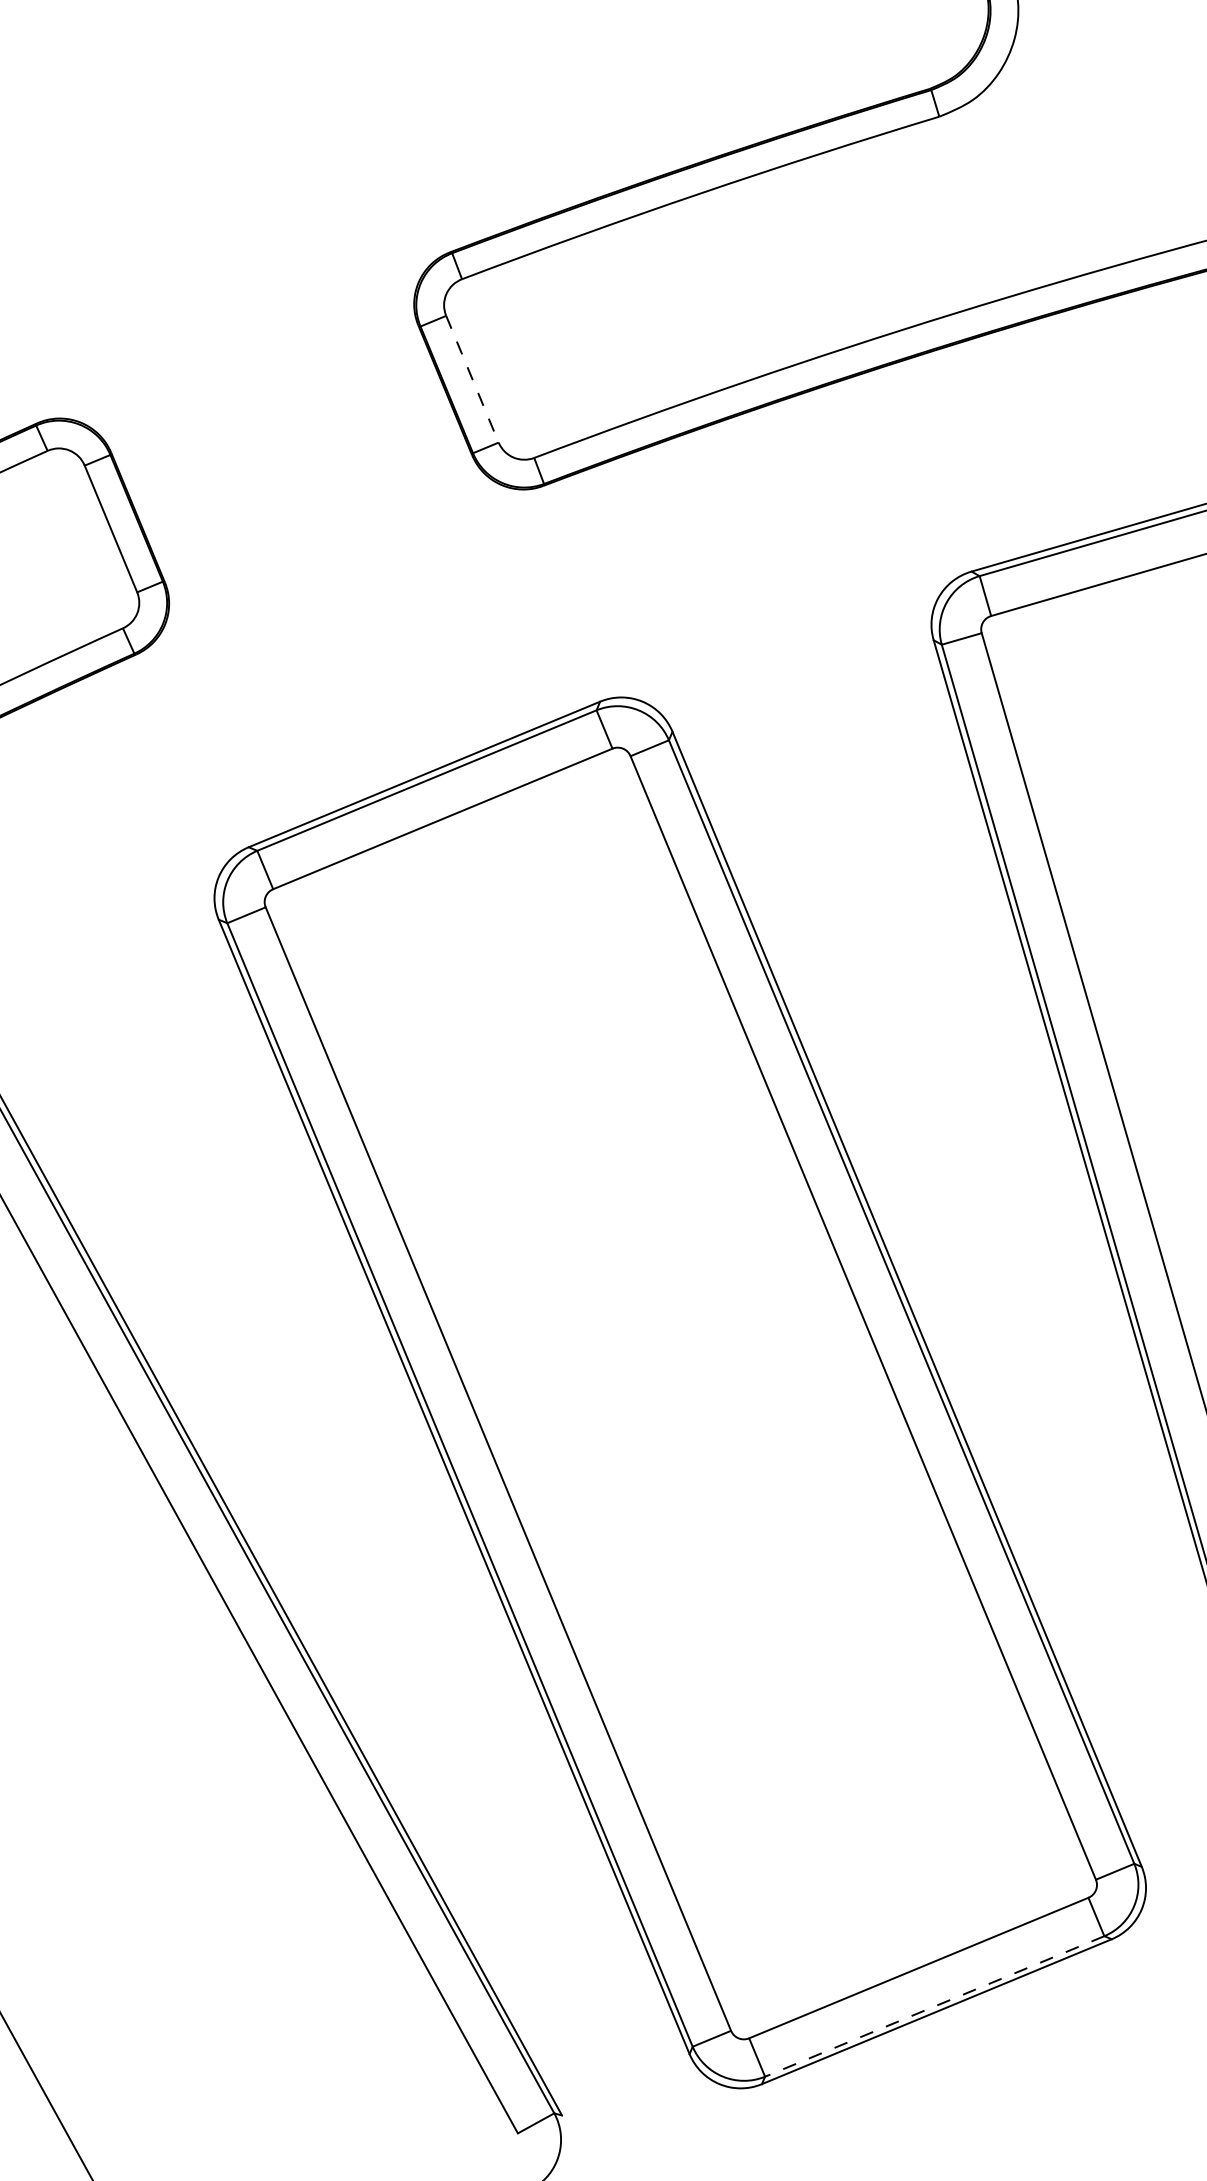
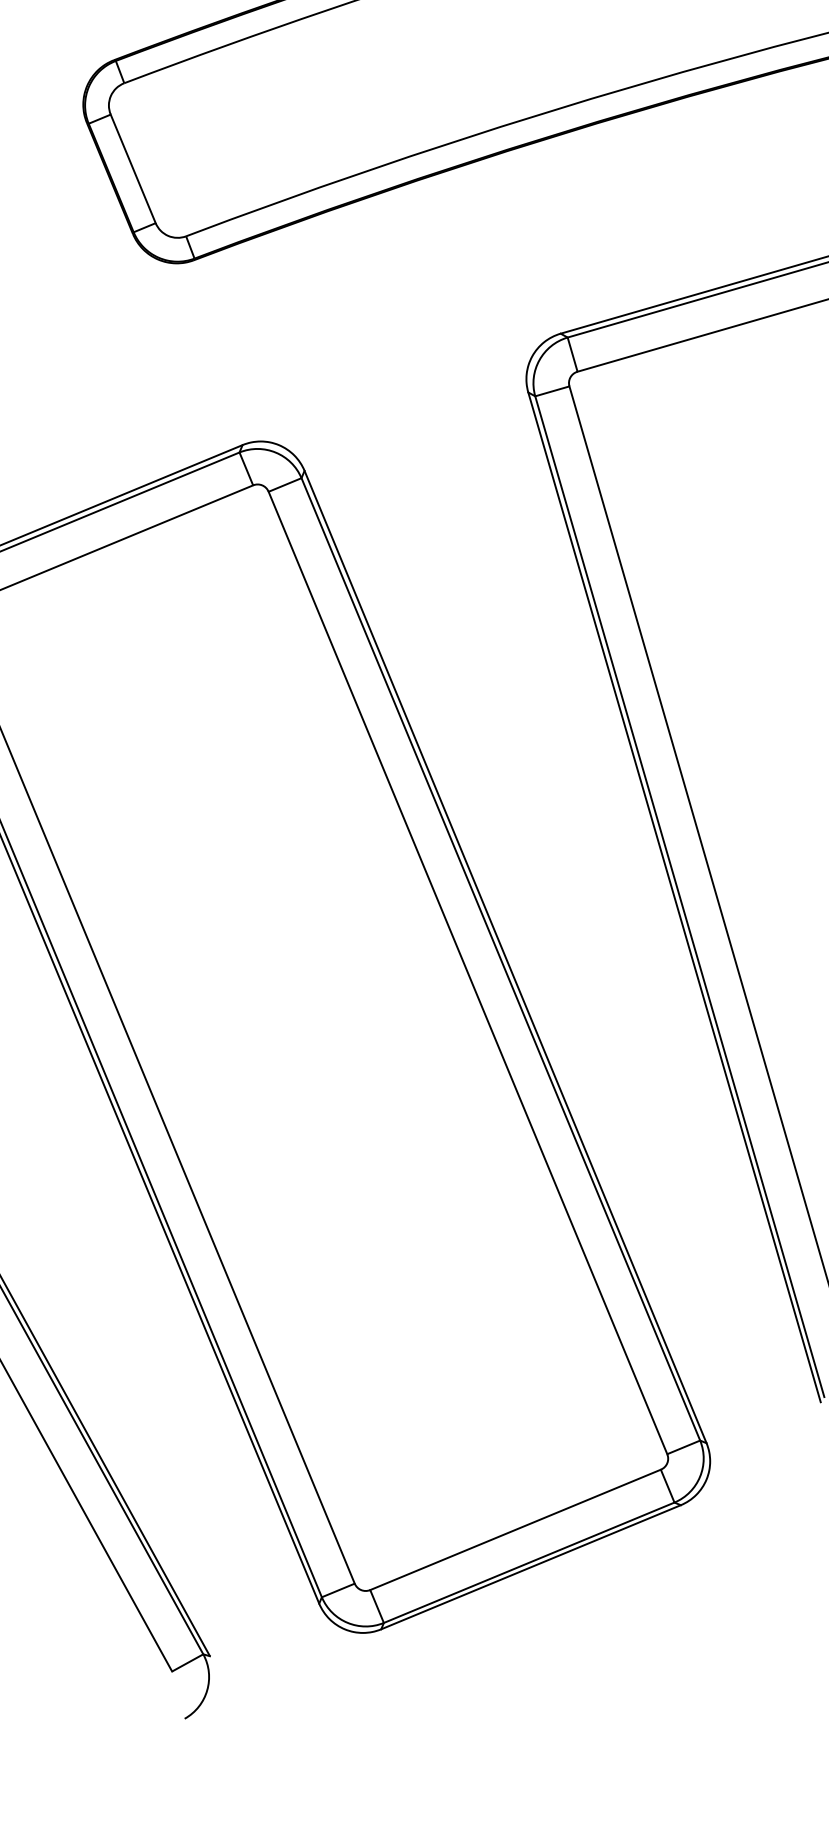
line: (472, 379) -> (133, 169), dashed -> solid
line: (934, 2006) -> (529, 1562), dashed -> solid

